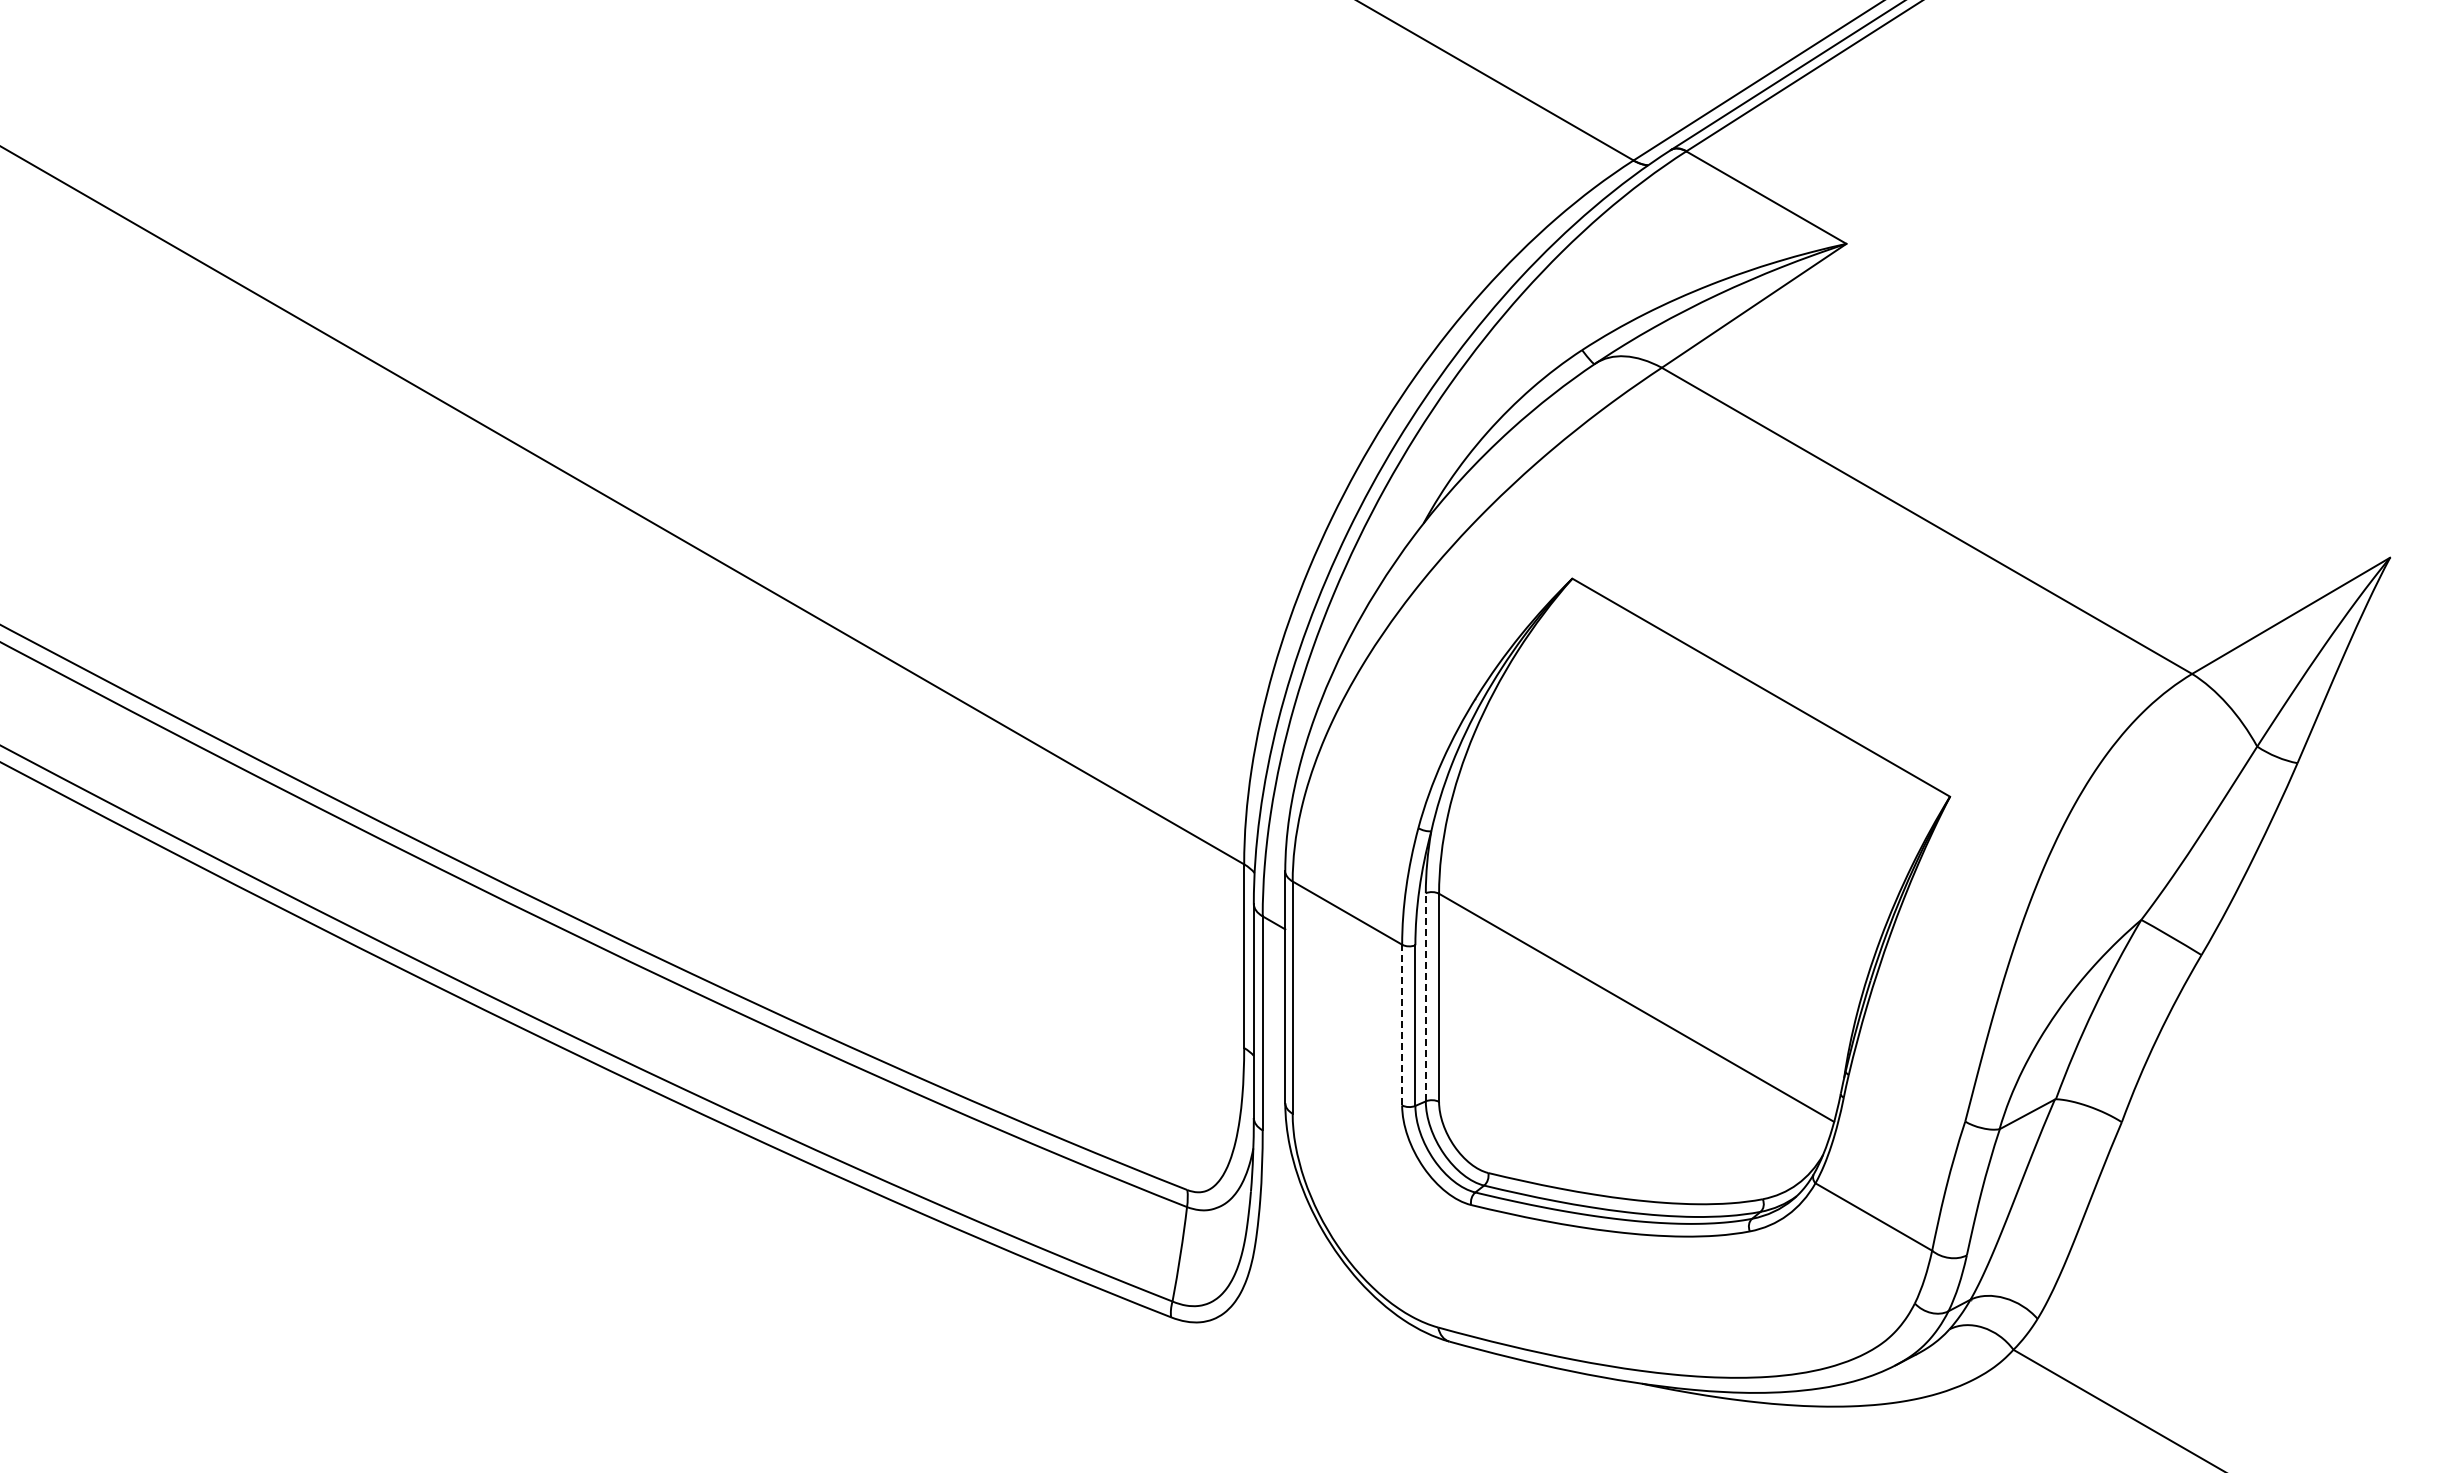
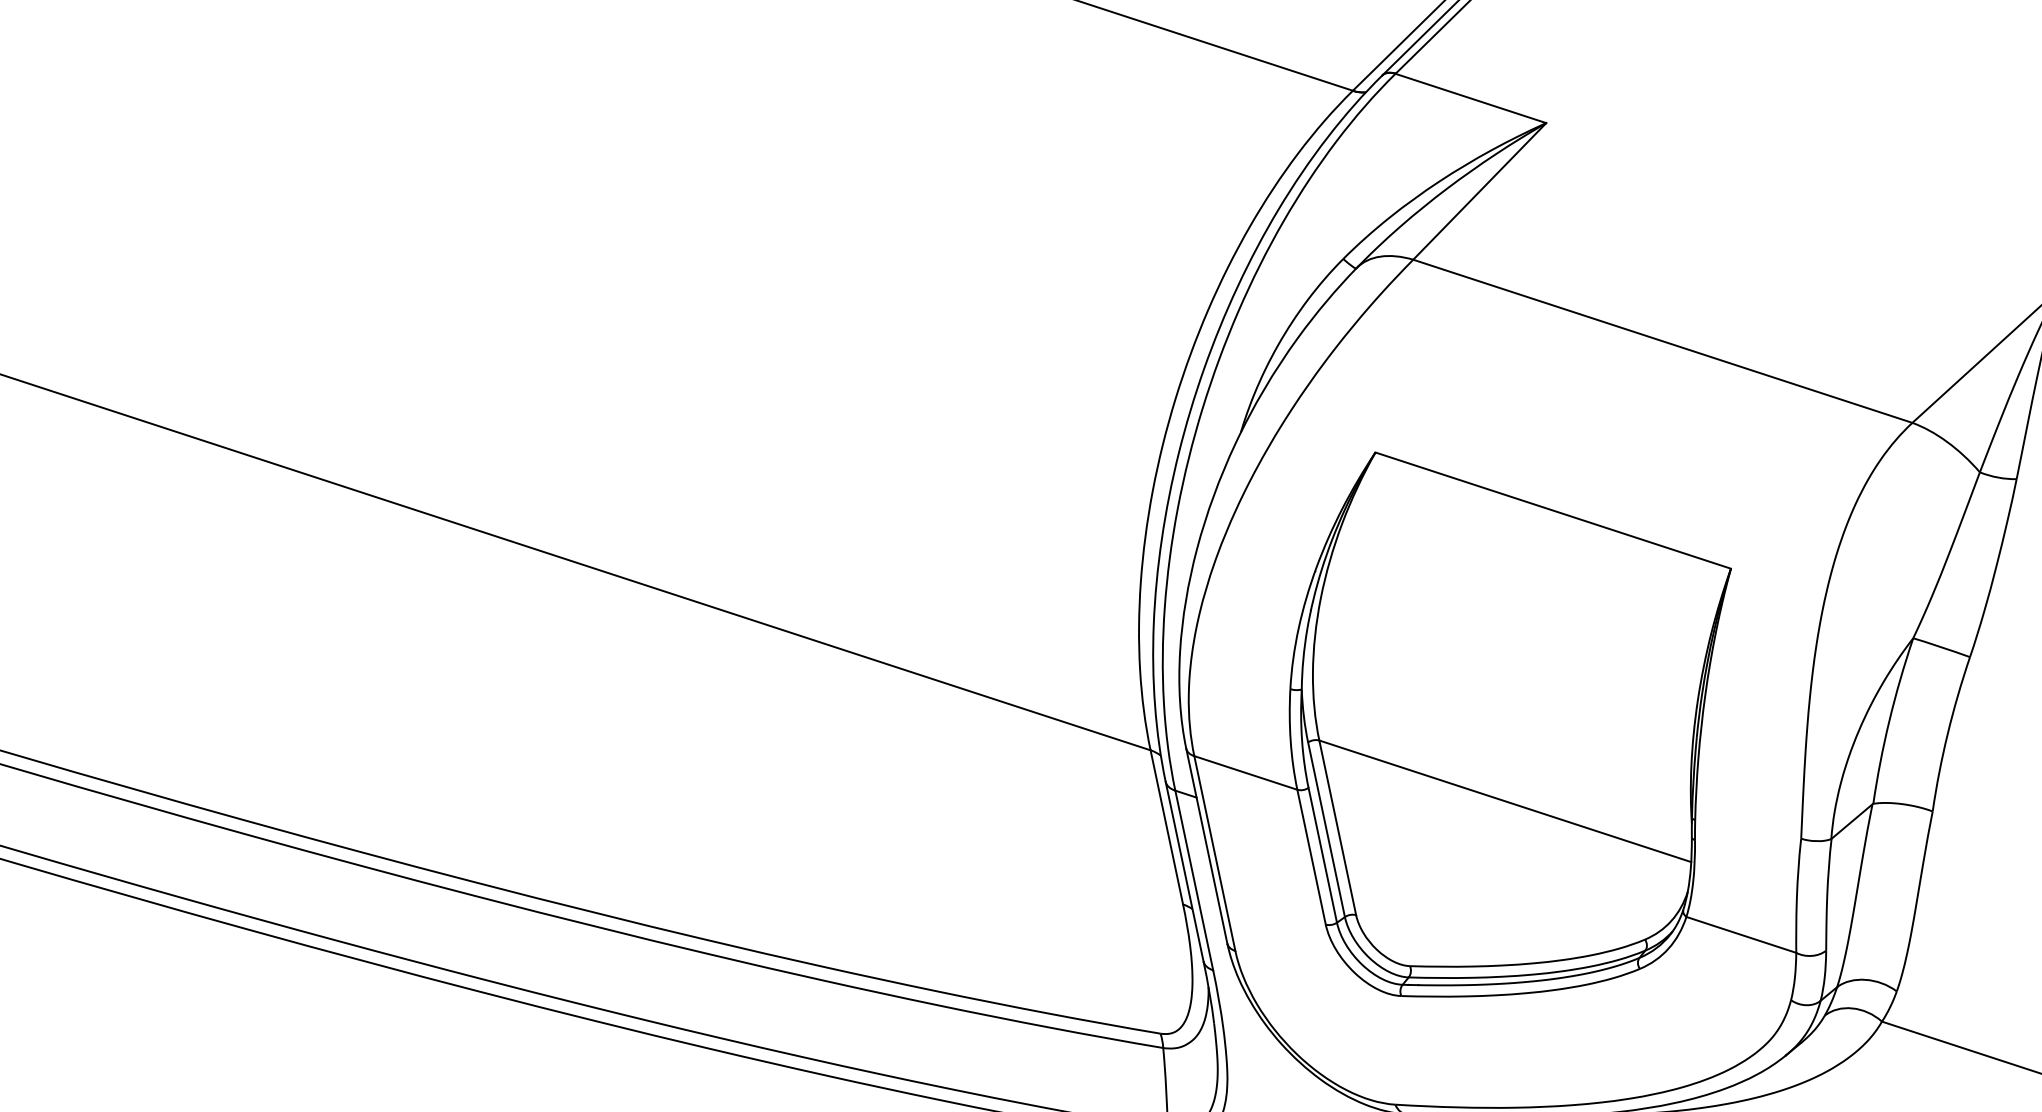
line: (1425, 996) -> (1326, 829), dashed -> solid
line: (1402, 1024) -> (1311, 856), dashed -> solid

